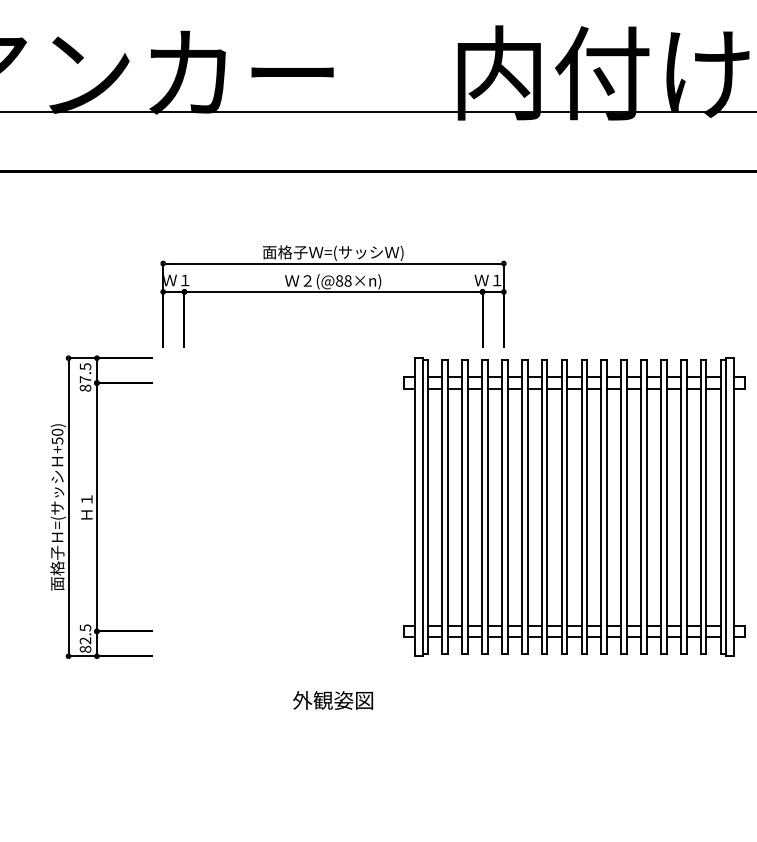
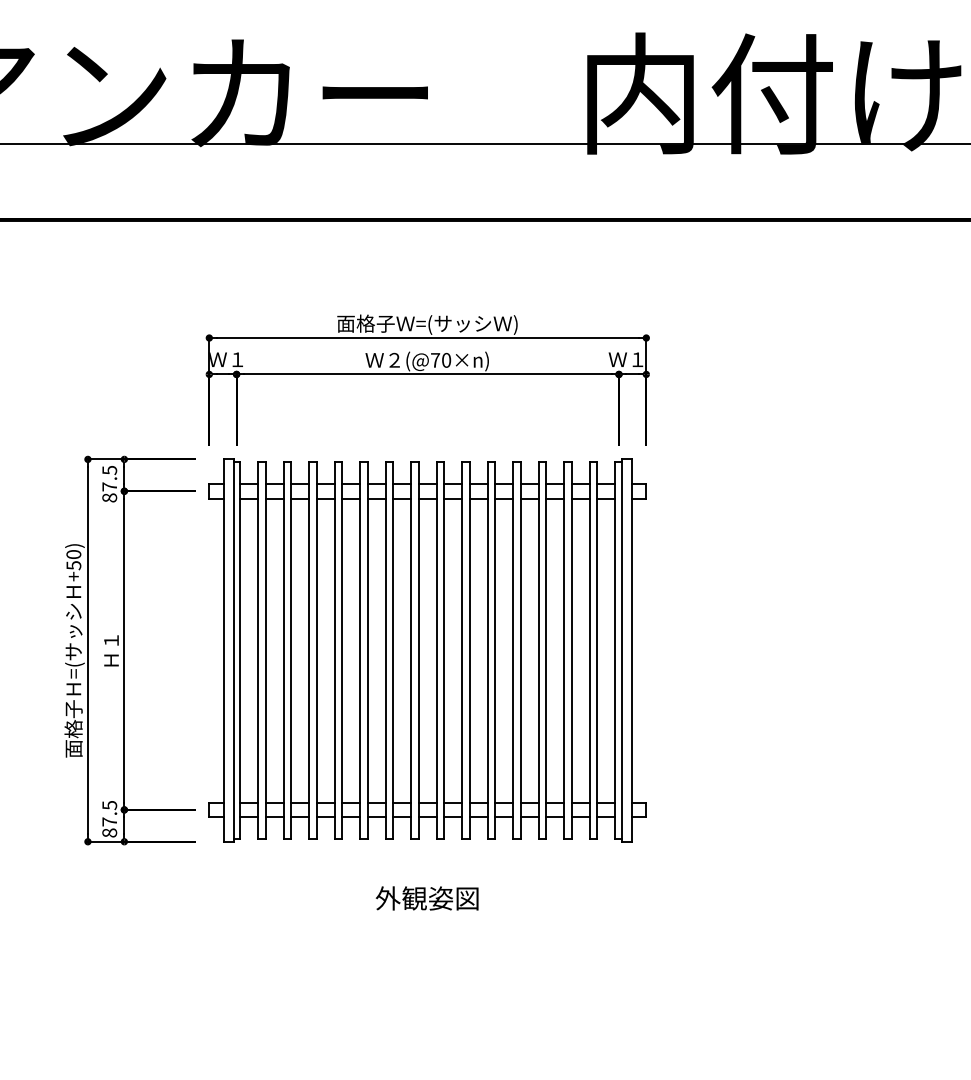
text: (344, 281) -> (441, 360), (@88×n) -> (@70×n)
part: (574, 507) -> (427, 650), moved
text: (85, 640) -> (109, 821), 82.5 -> 87.5

